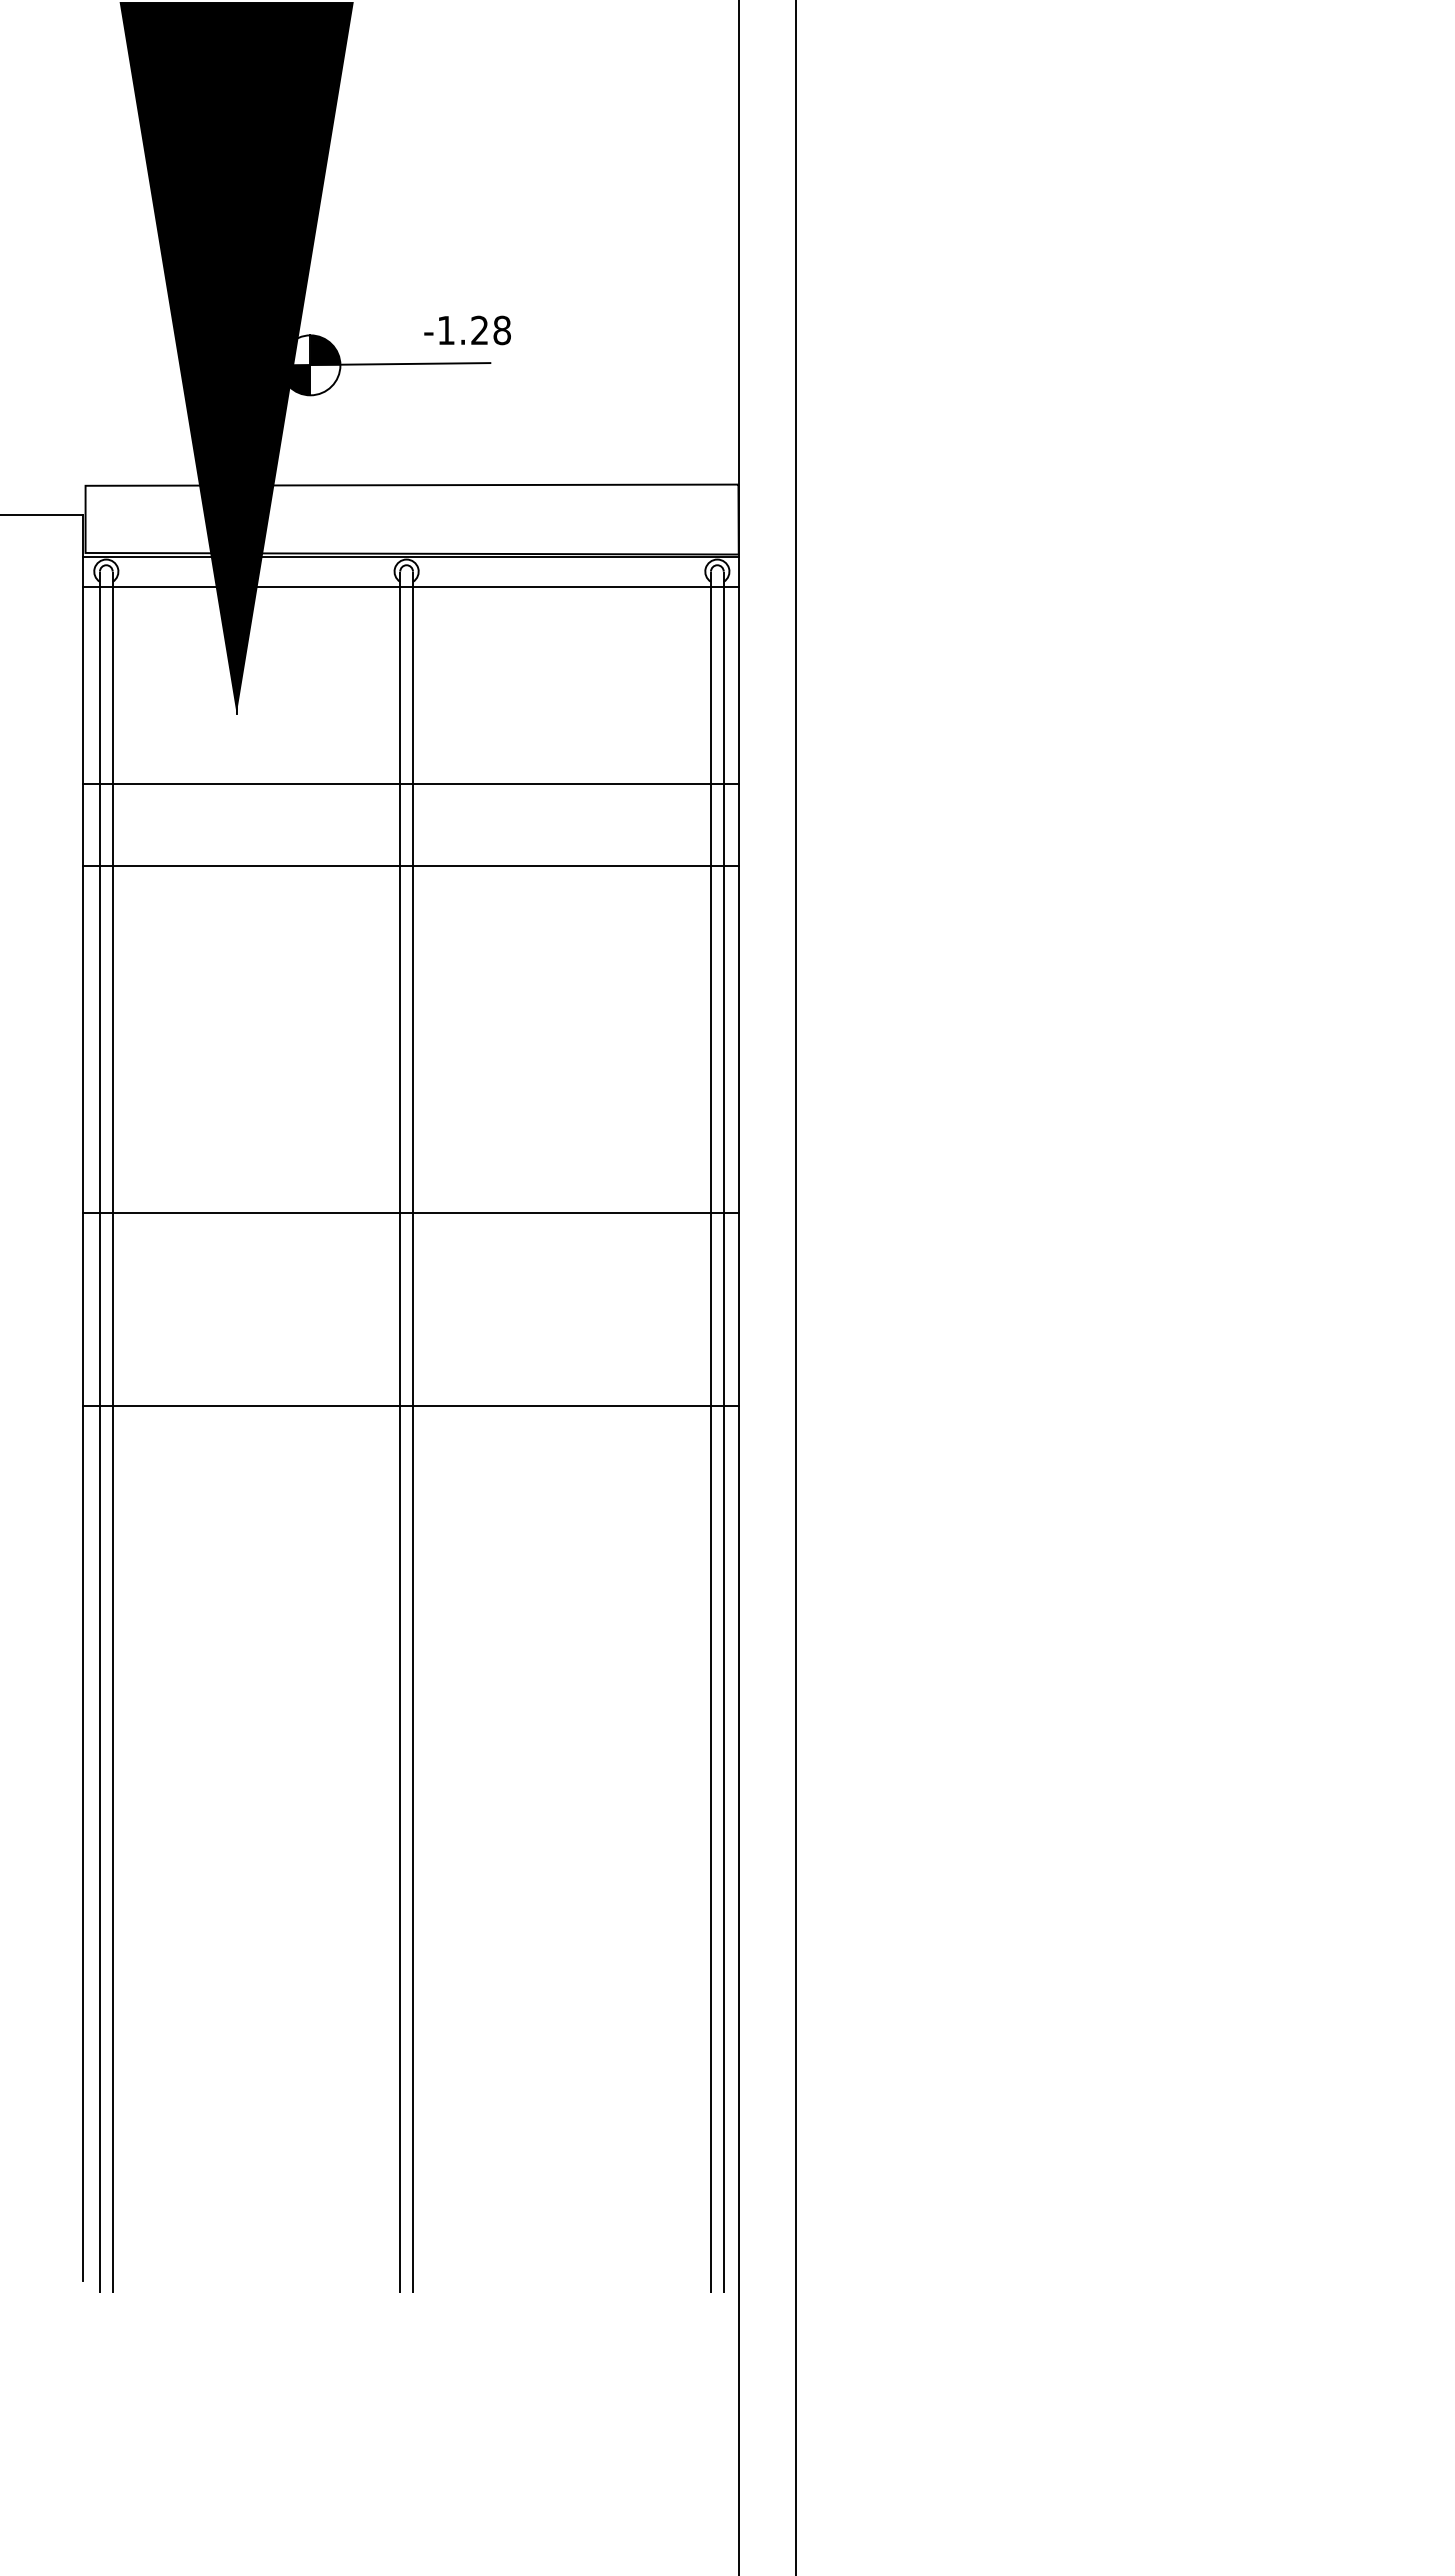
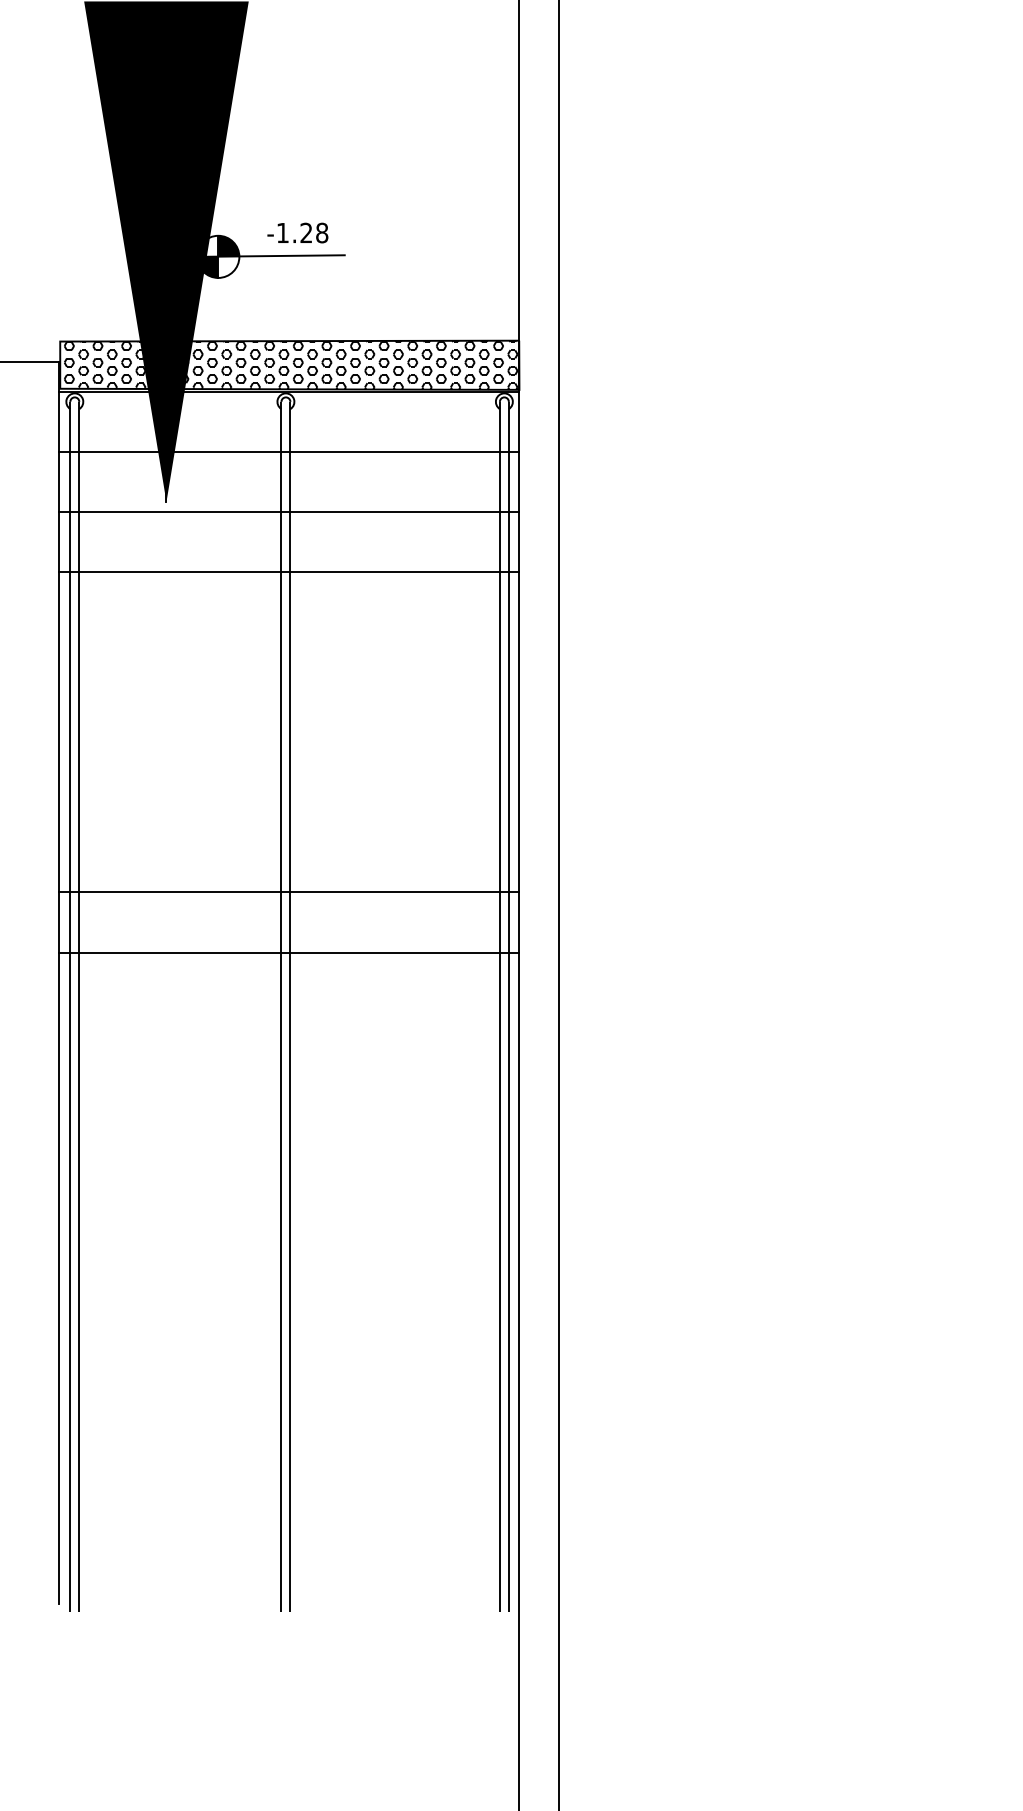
text: (467, 330) -> (297, 233), moved
hatch: (413, 519) -> (290, 365), added
line: (410, 586) -> (288, 451), moved
line: (410, 784) -> (288, 512), moved
line: (410, 865) -> (288, 571), moved
line: (410, 1213) -> (288, 892), moved
line: (410, 1405) -> (288, 952), moved

